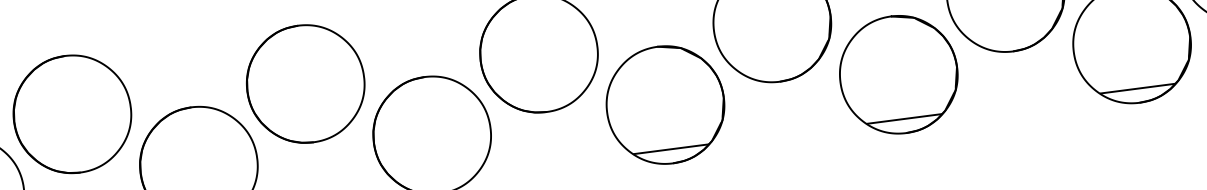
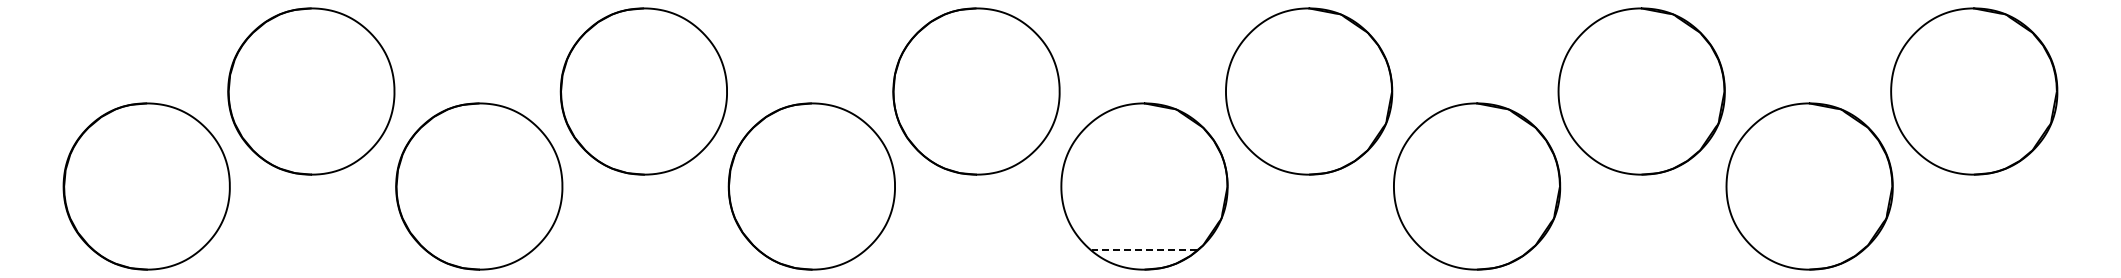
line: (1137, 88) -> (1808, 249), removed
line: (904, 118) -> (1476, 249), removed
line: (671, 149) -> (1144, 249), solid -> dashed

